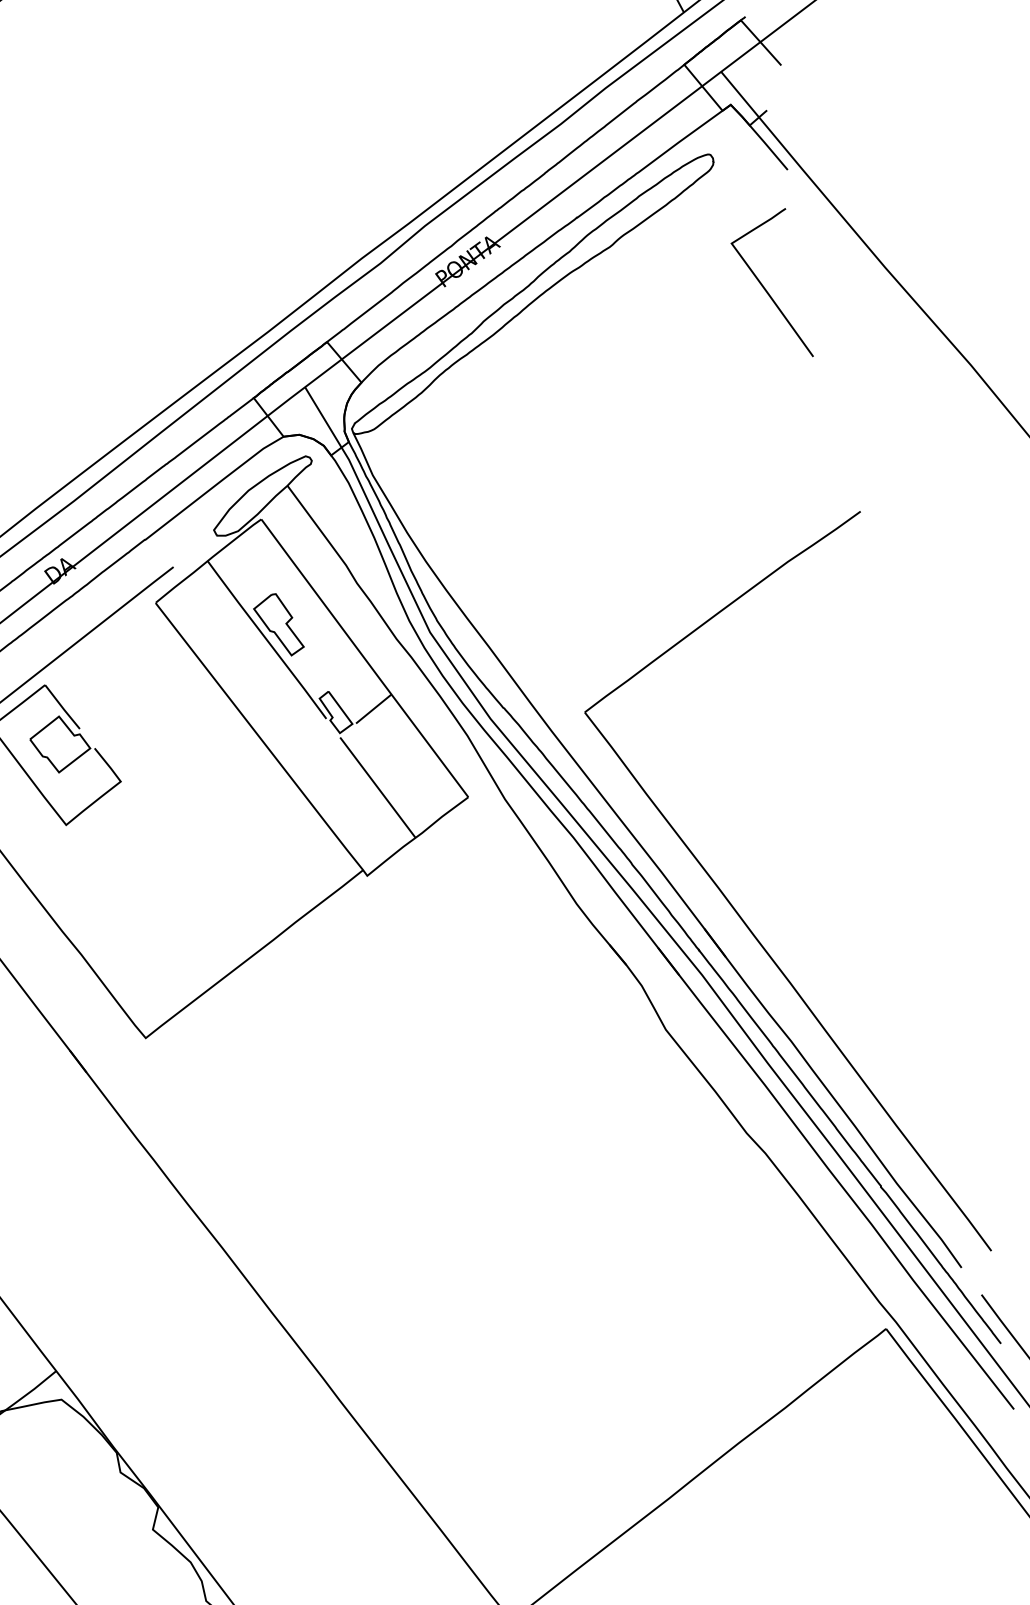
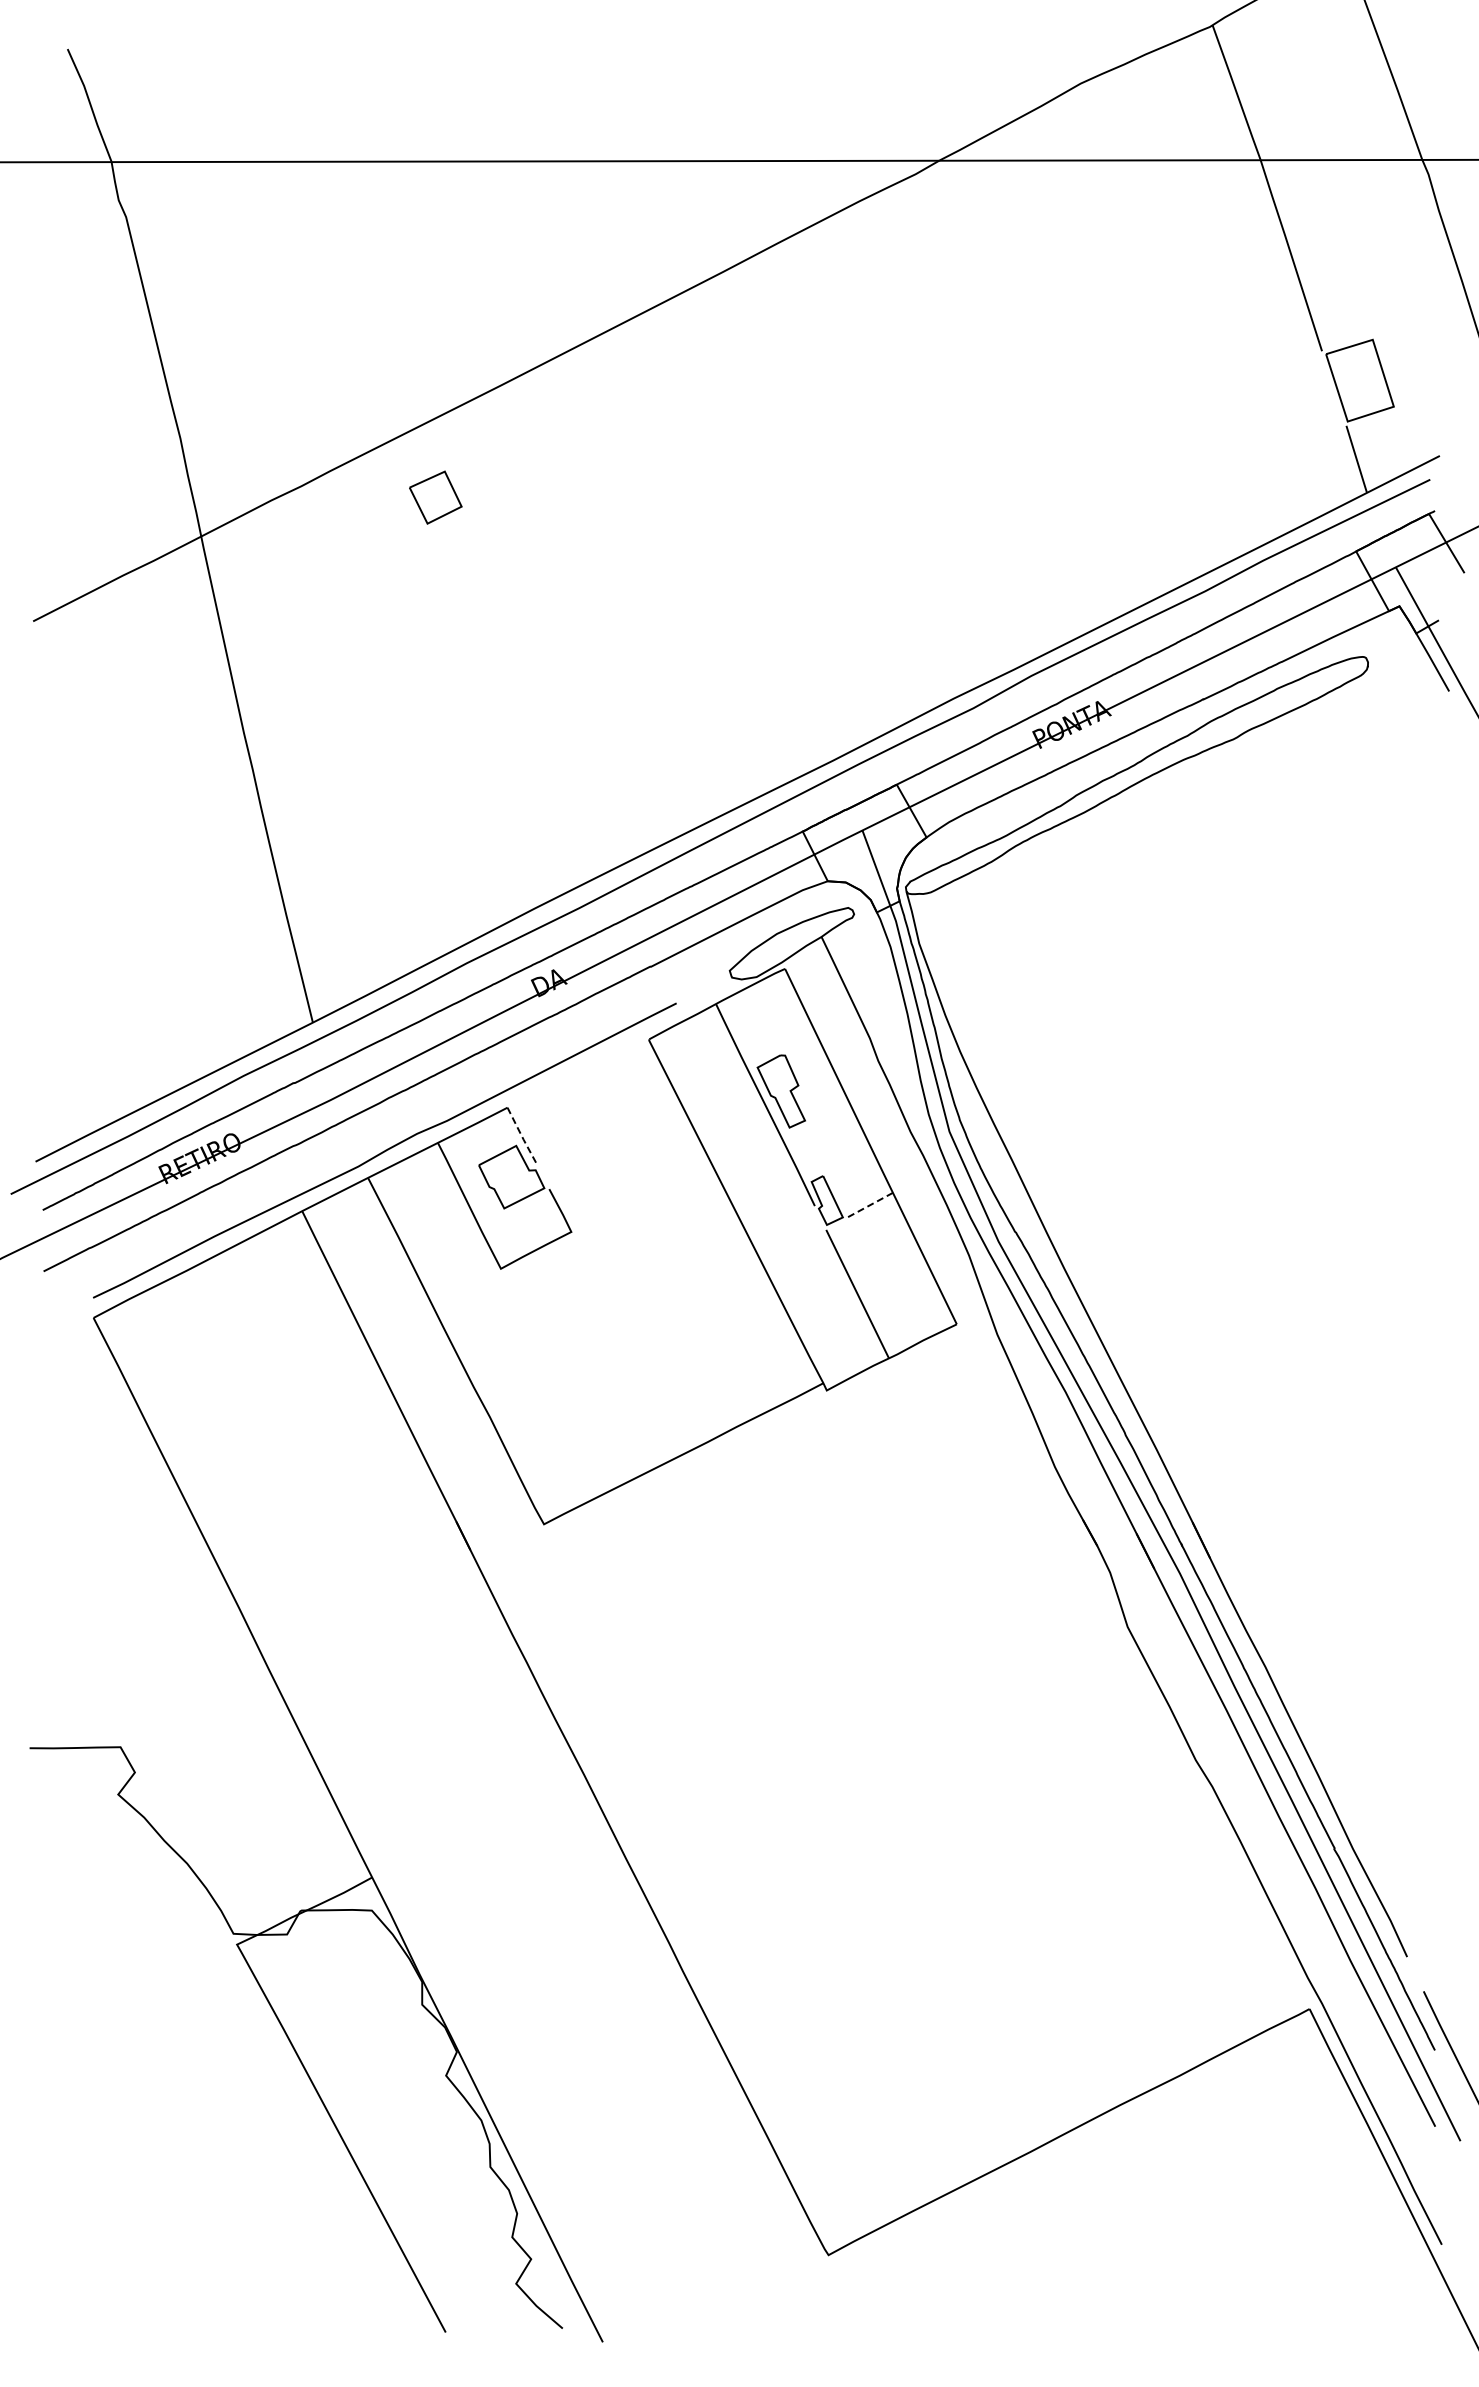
curve: (766, 289) -> (1399, 820), removed
line: (61, 707) -> (521, 1136), solid -> dashed
line: (373, 709) -> (869, 1205), solid -> dashed
part: (751, 929) -> (1244, 1533), removed

